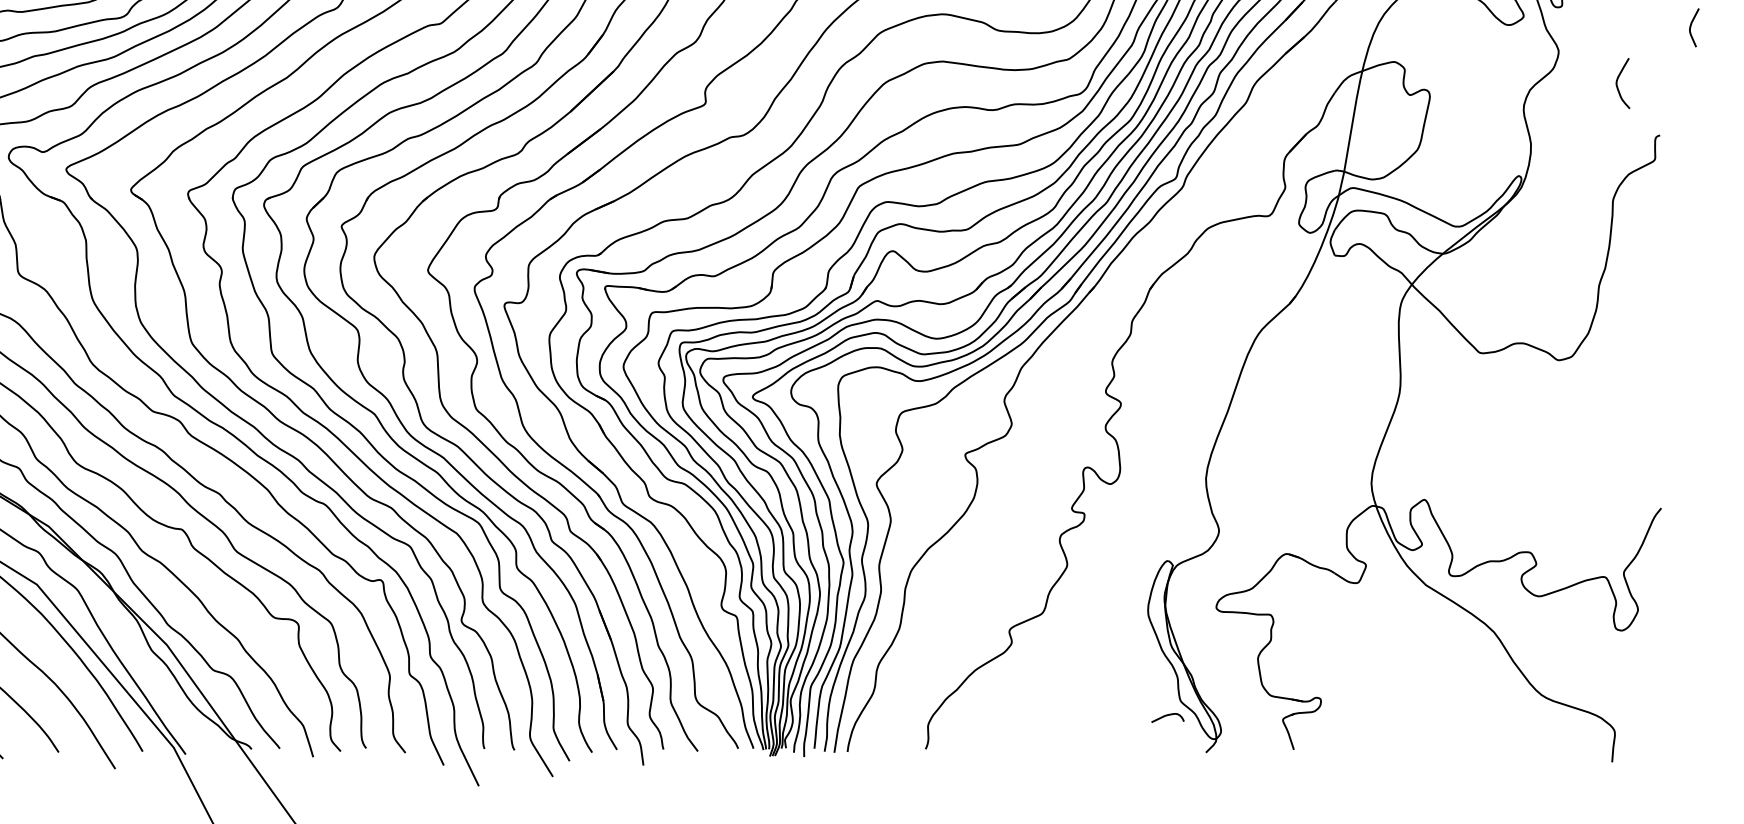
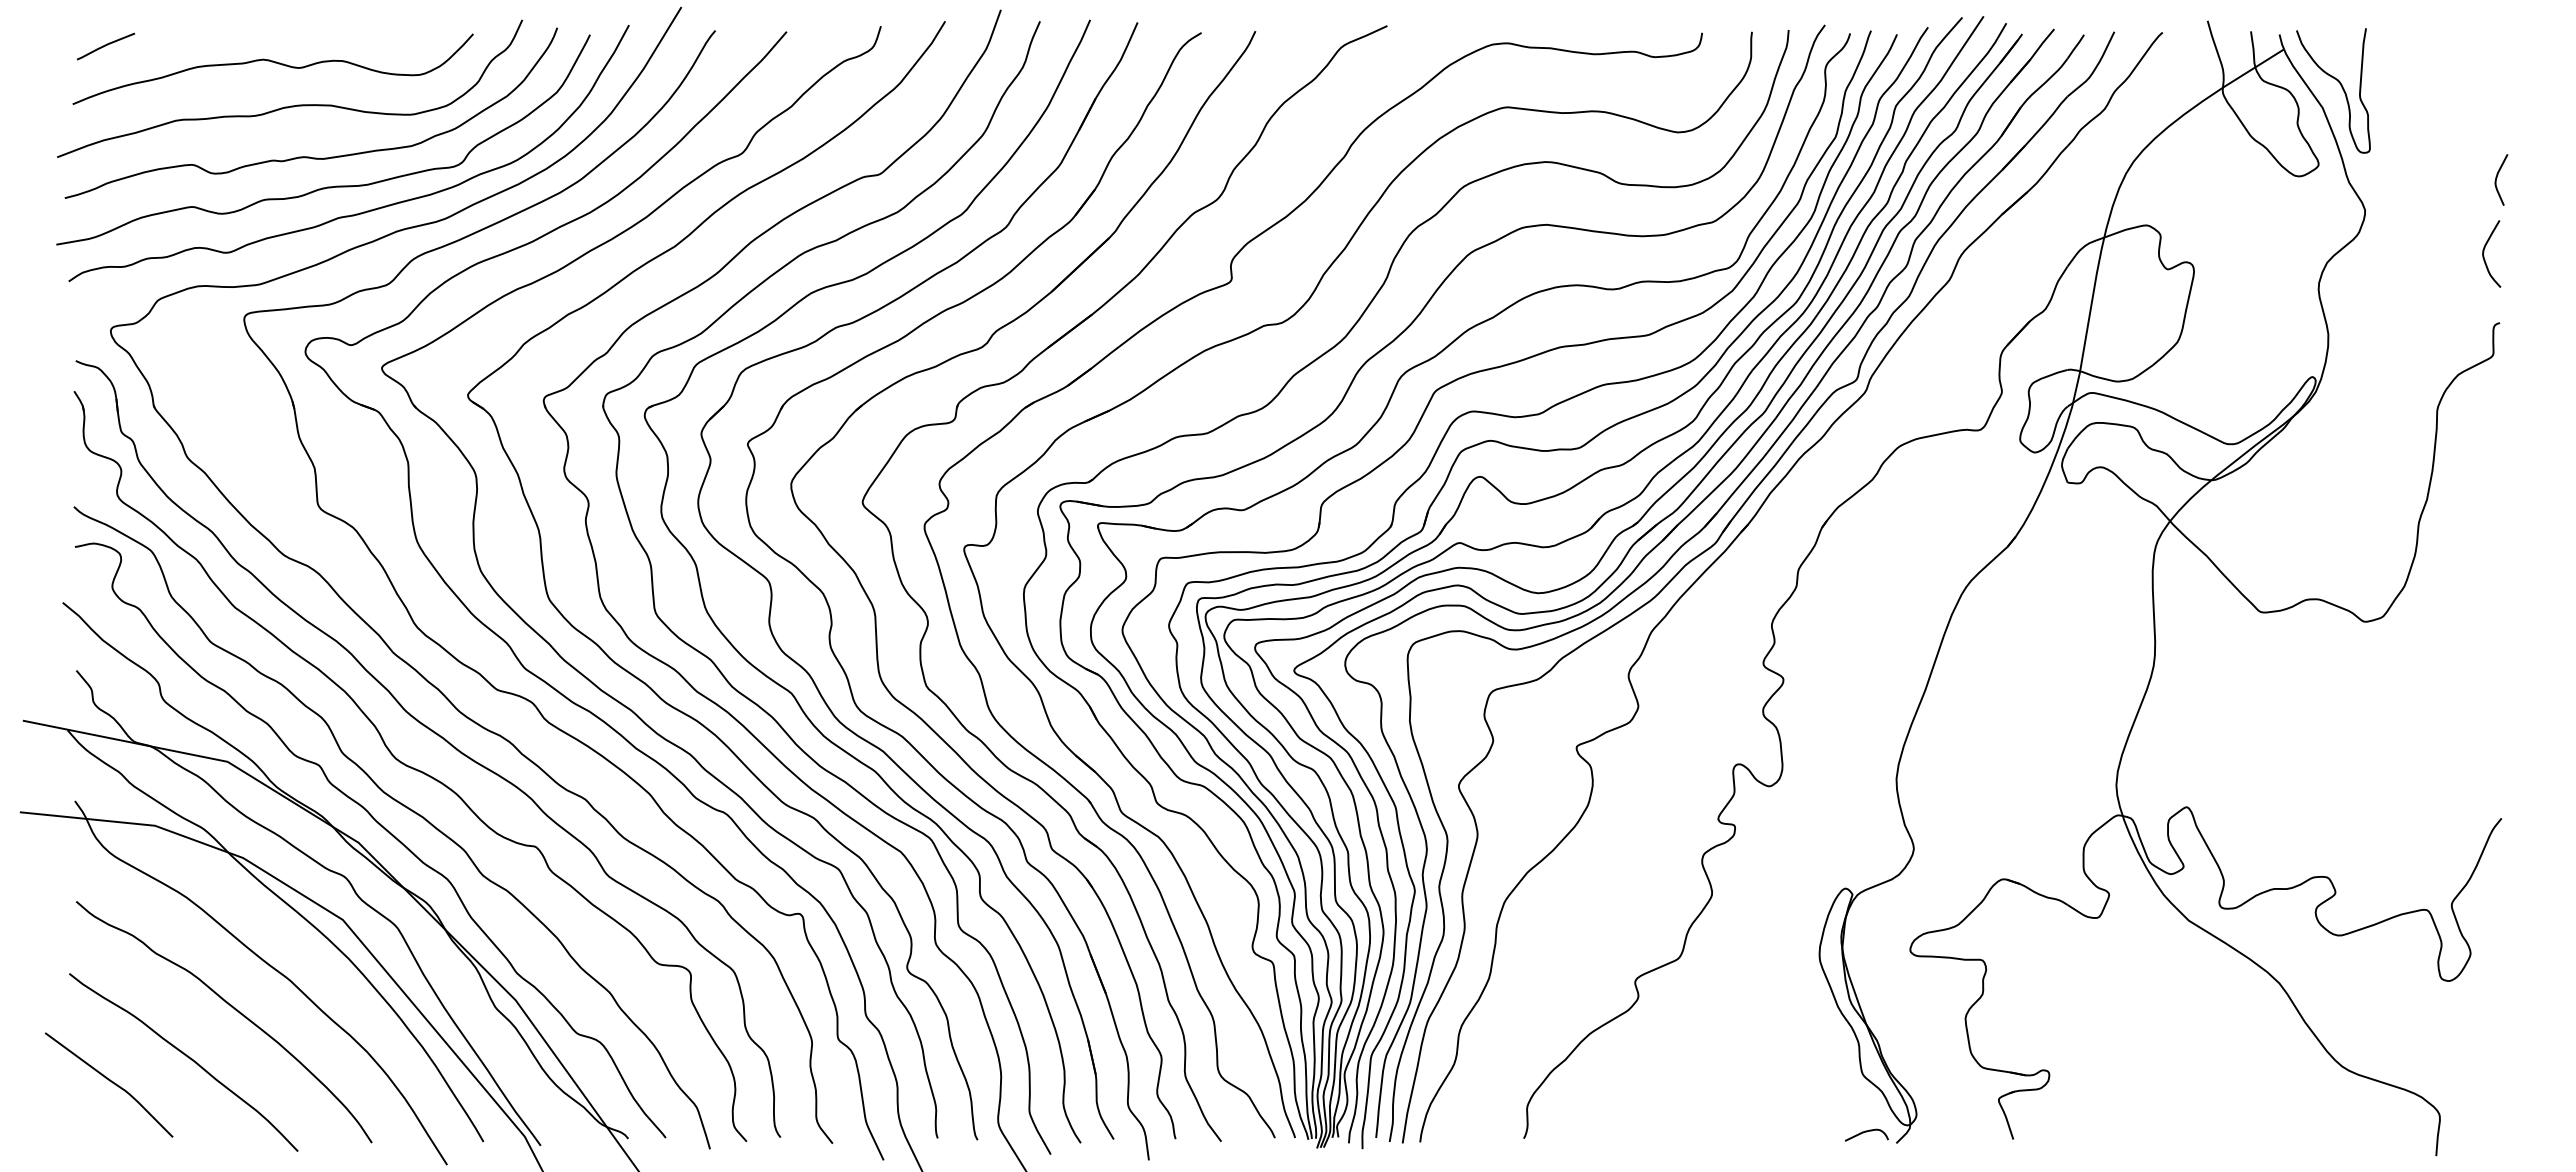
curve: (1691, 26) -> (2497, 178), moved
curve: (1617, 82) -> (2484, 252), moved
curve: (1167, 715) -> (1866, 1132), moved

